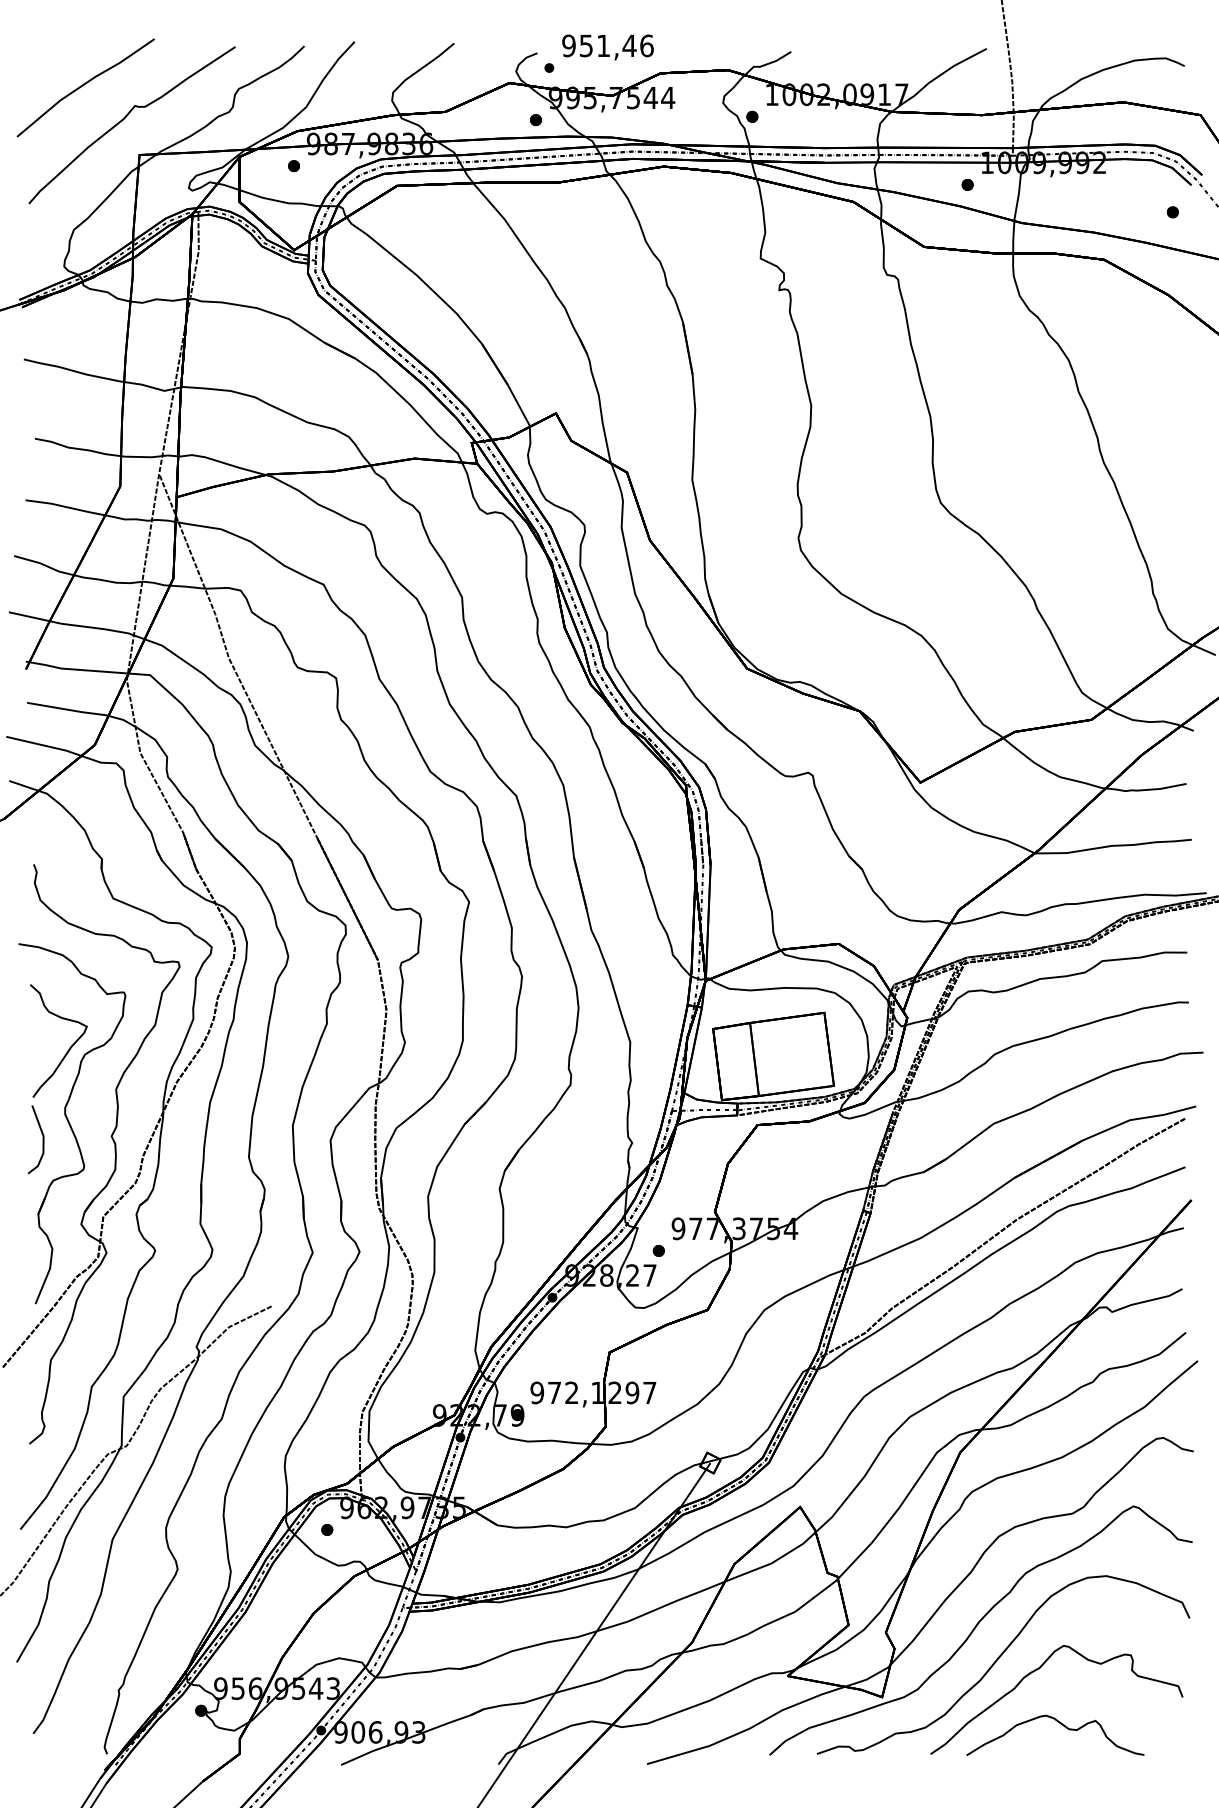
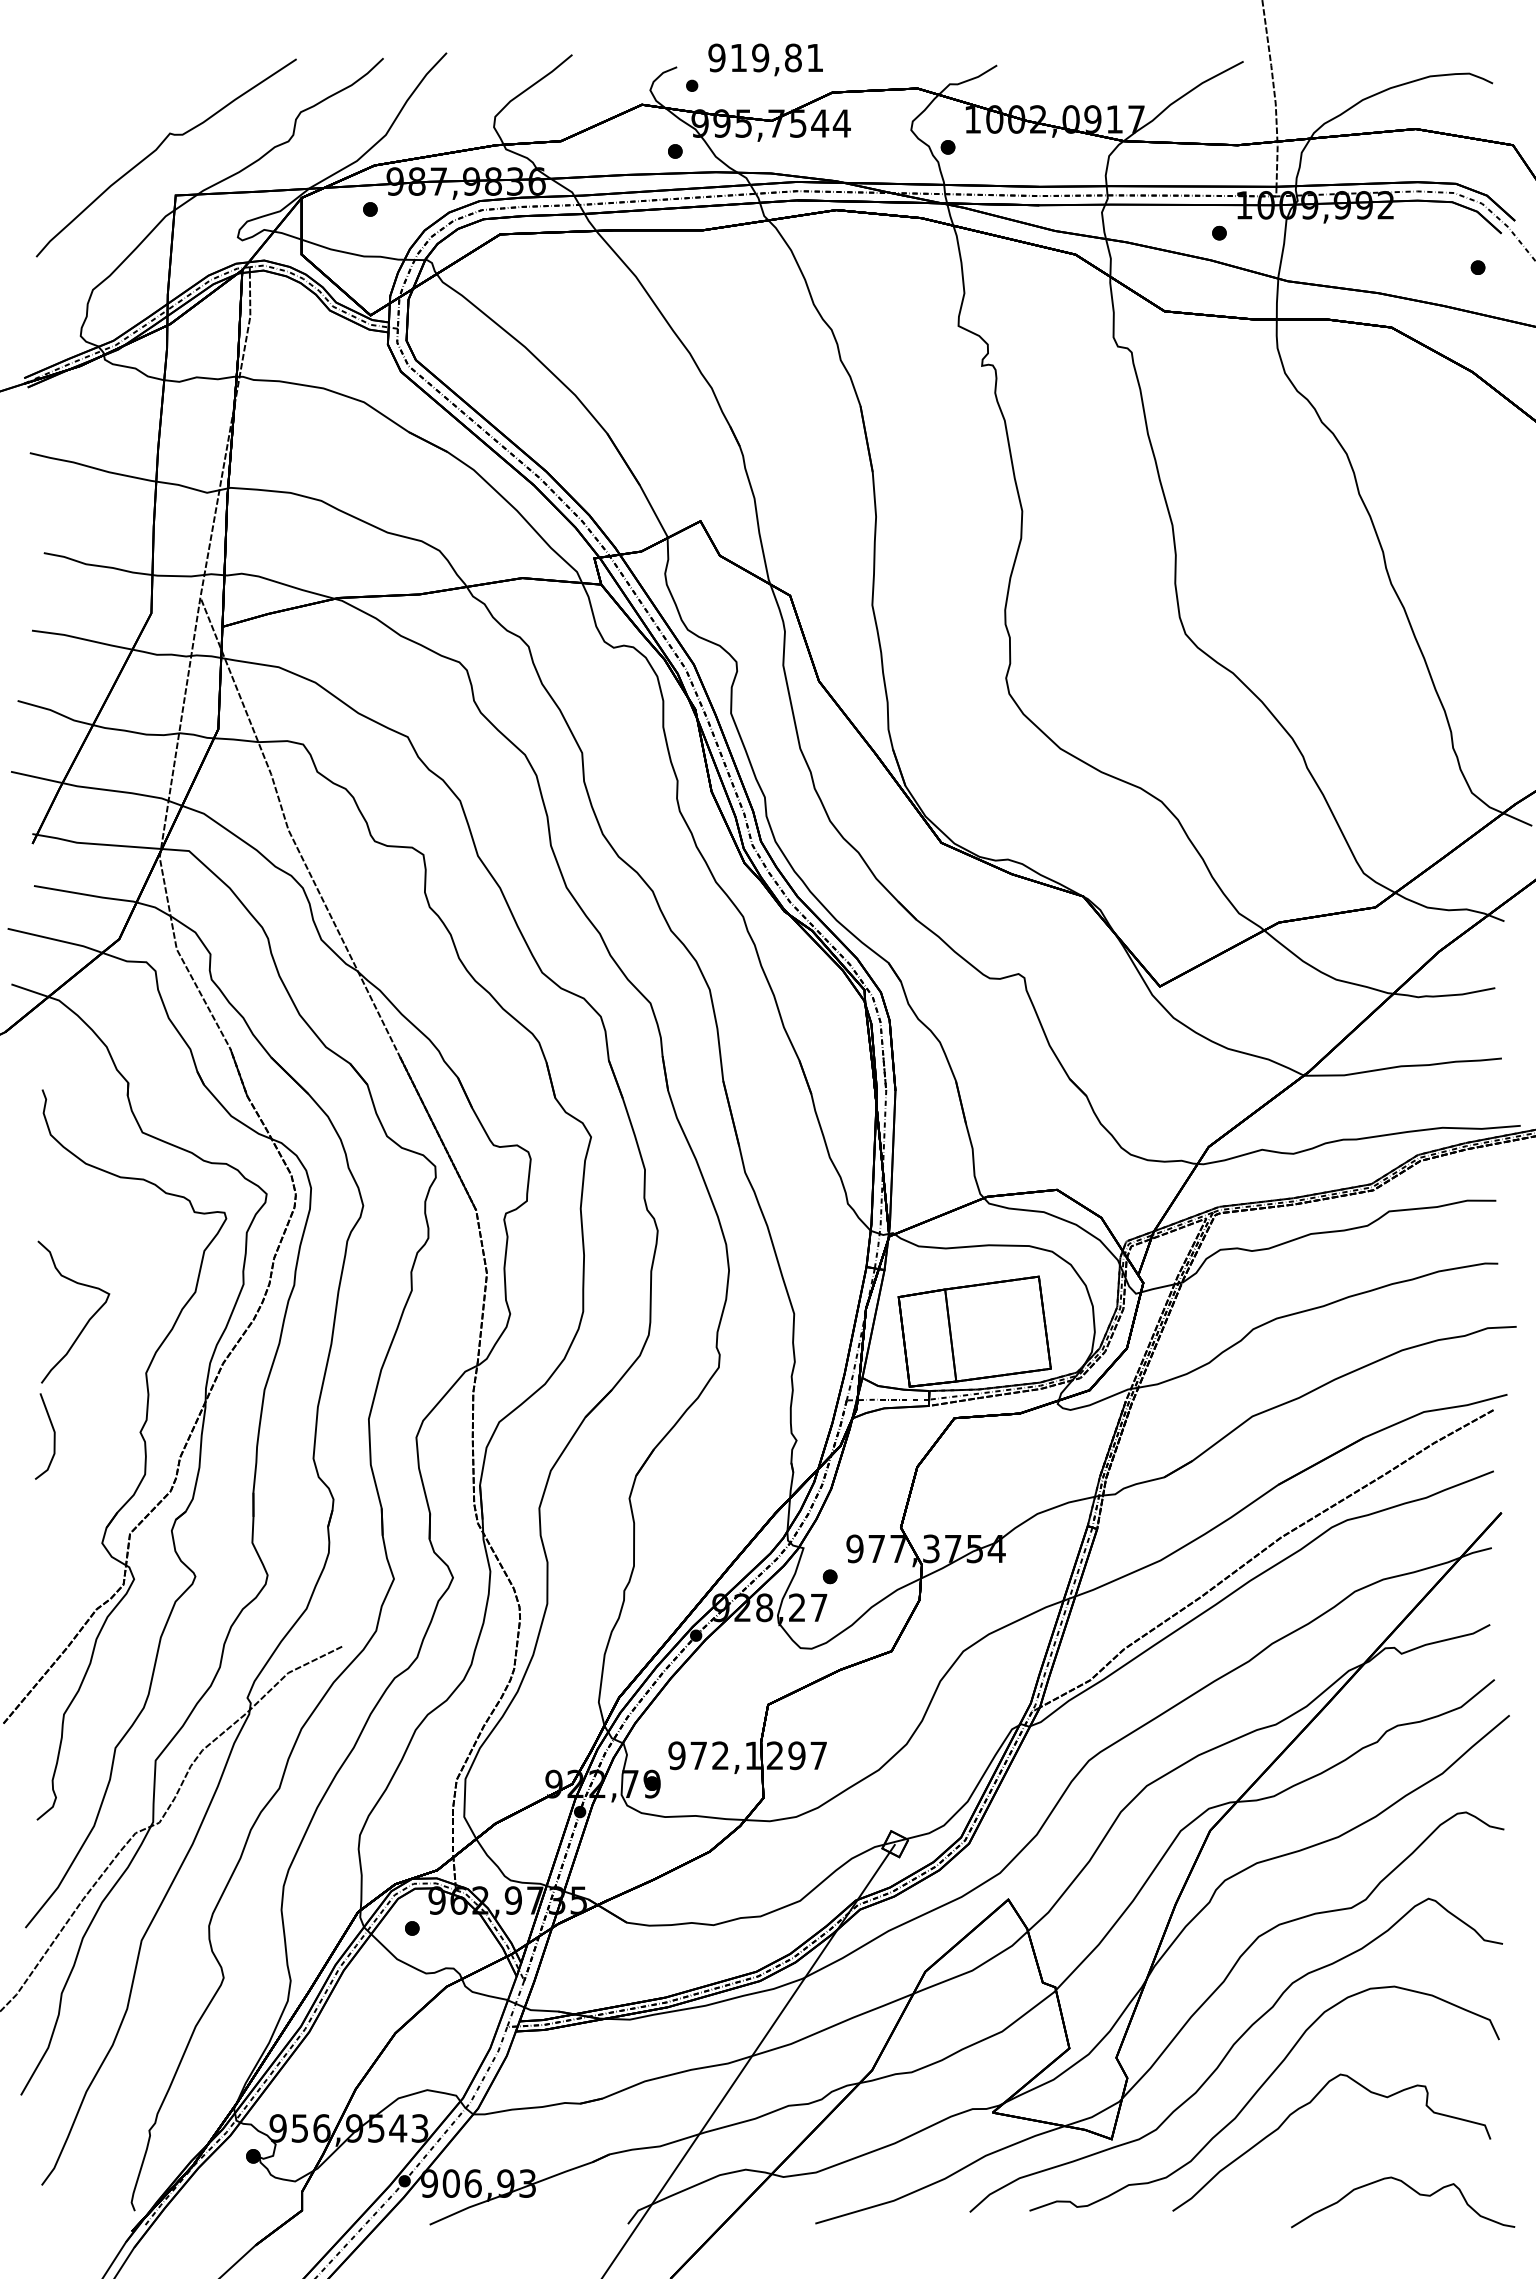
text: (616, 45) -> (776, 57), 951,46 -> 919,81
line: (84, 85) -> (106, 107), removed
part: (71, 1123) -> (90, 1416), removed
curve: (1062, 1725) -> (1412, 2190), moved

